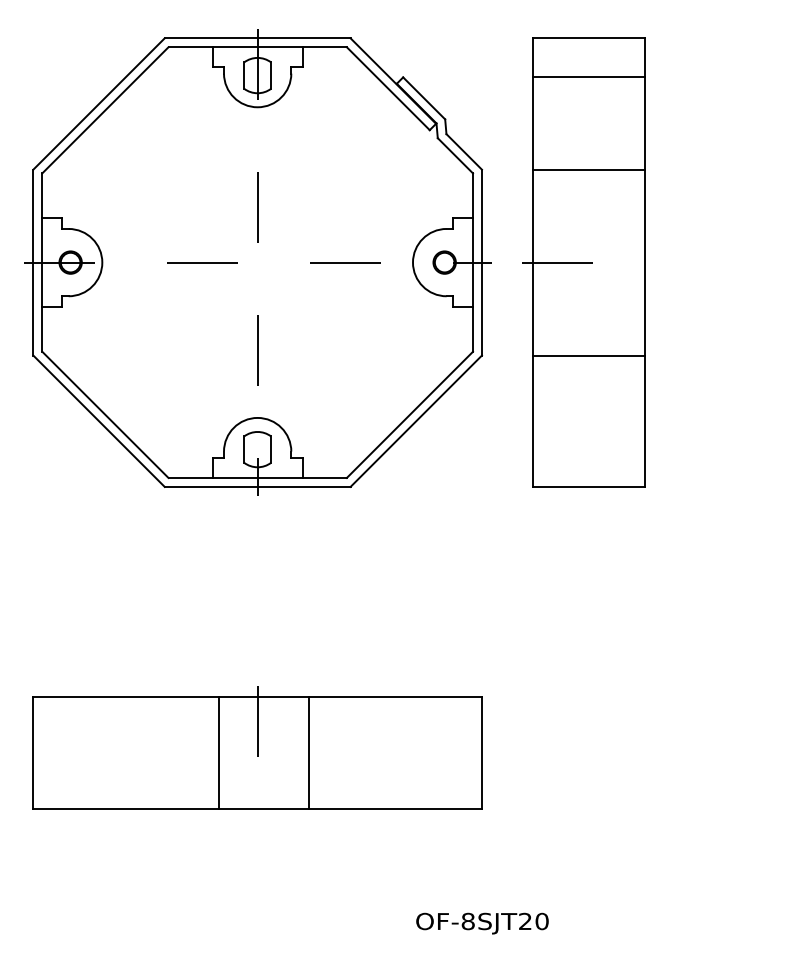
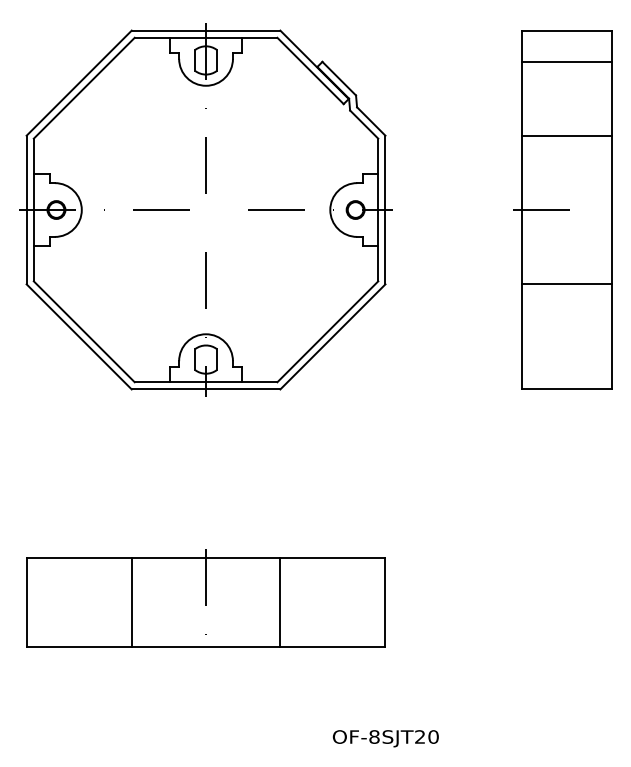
part: (583, 261) -> (562, 209), moved
line: (218, 753) -> (131, 602), moved
line: (309, 753) -> (280, 602), moved

